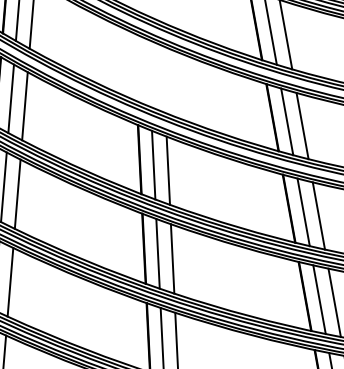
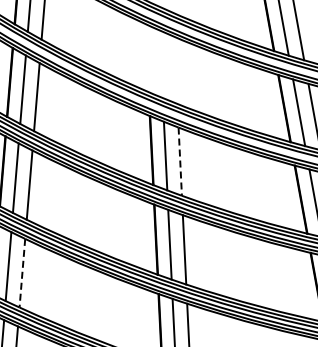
line: (168, 171) -> (180, 162), solid -> dashed
line: (10, 282) -> (22, 273), solid -> dashed

